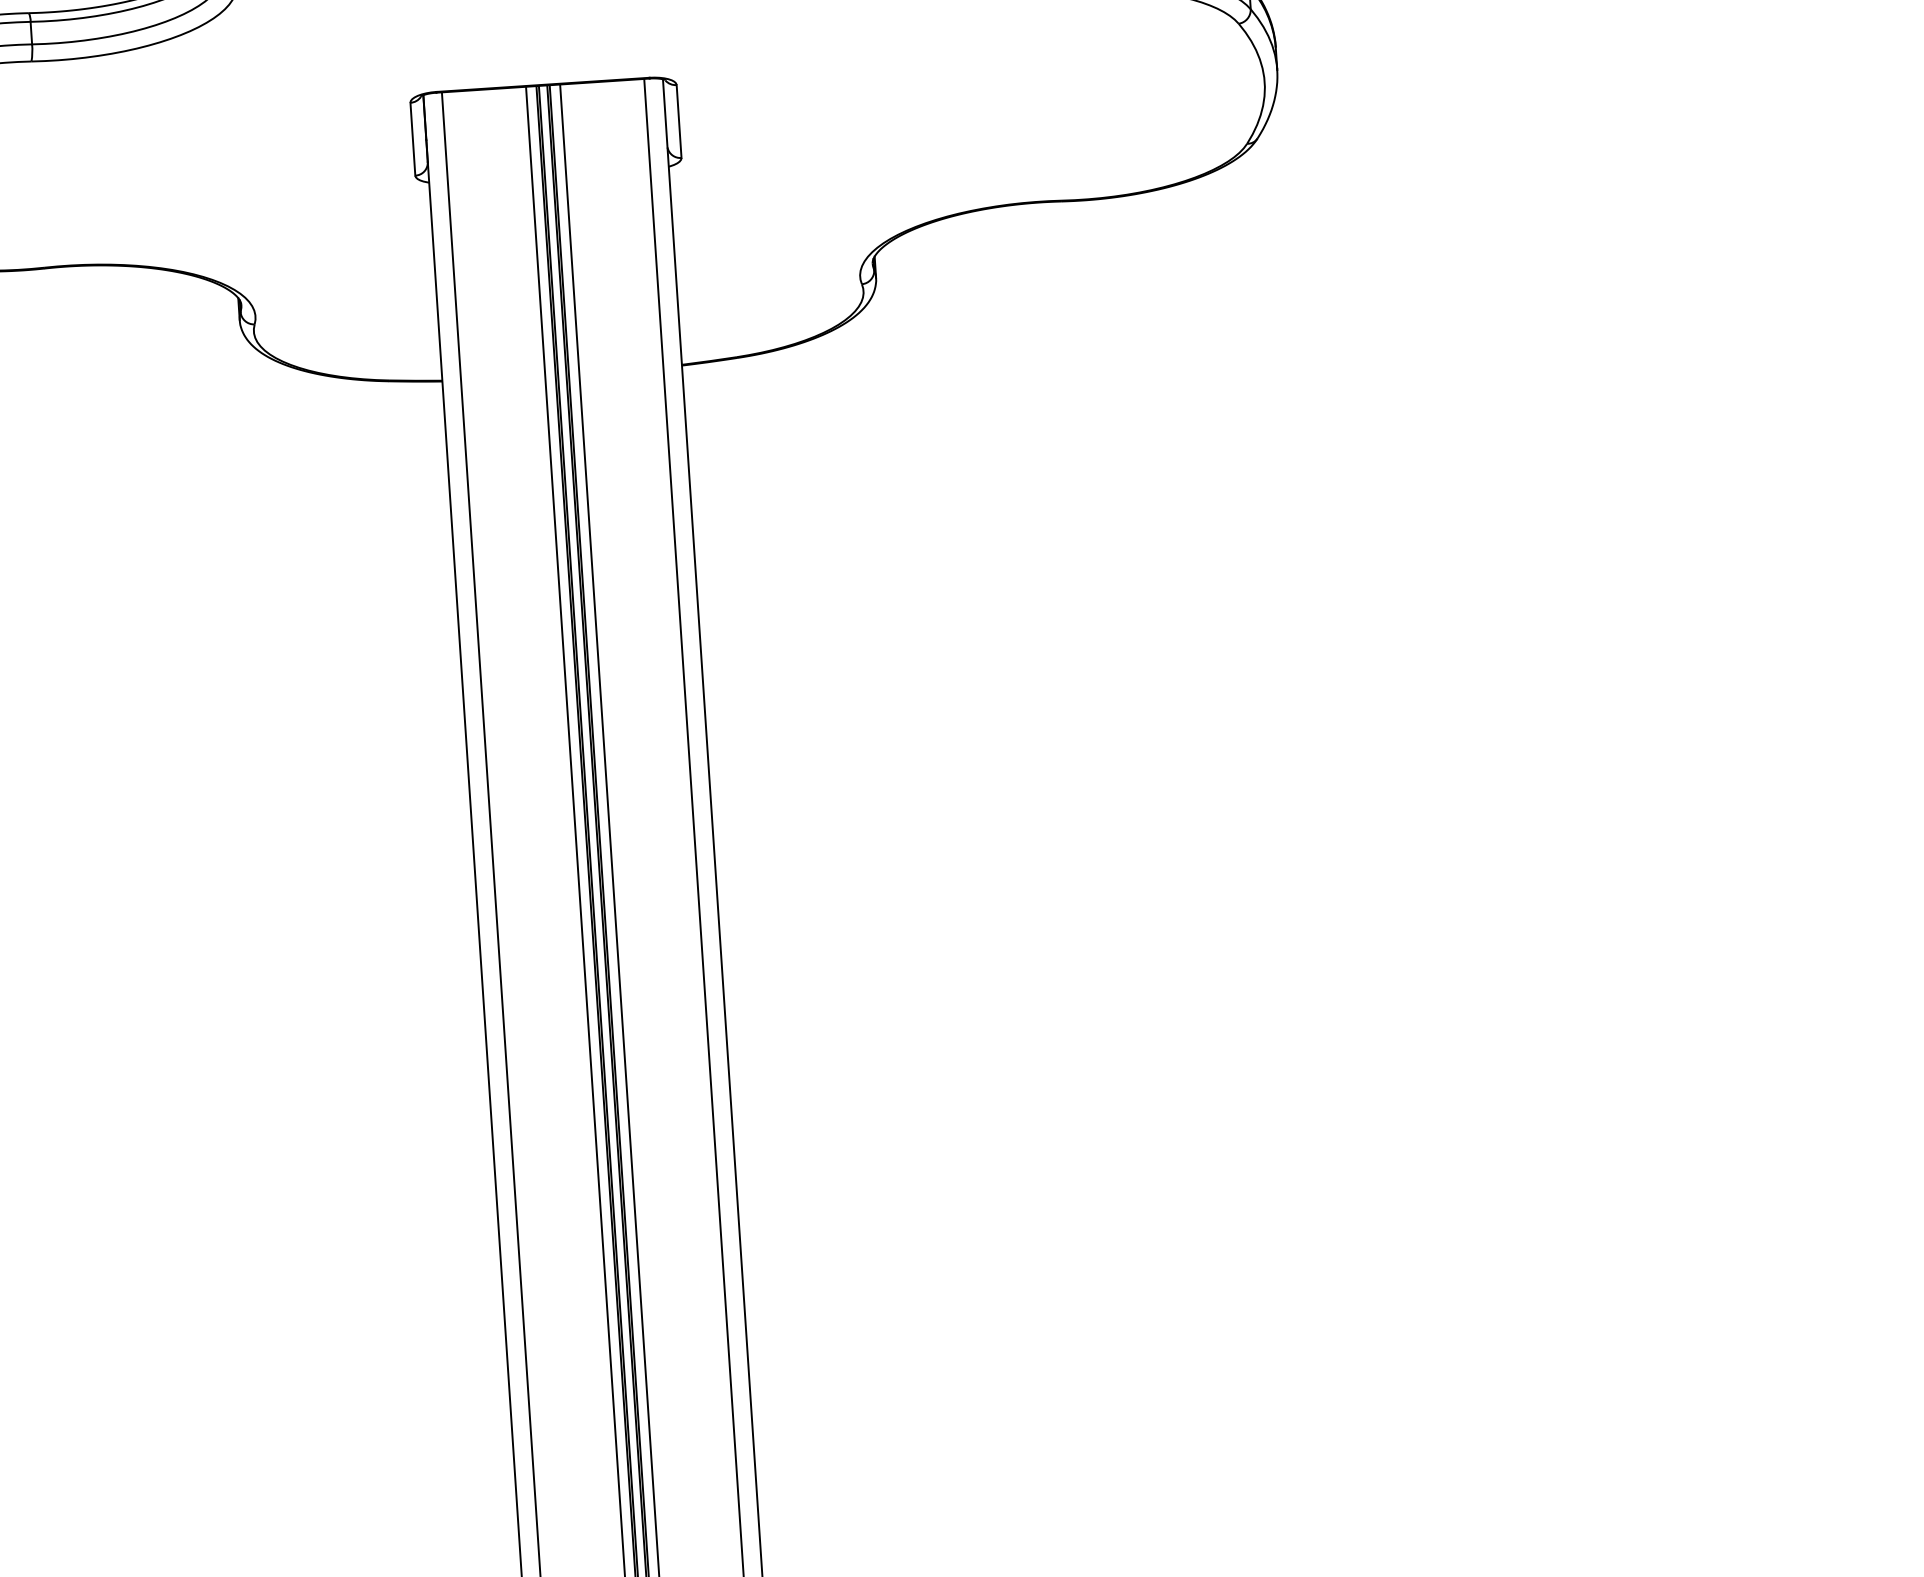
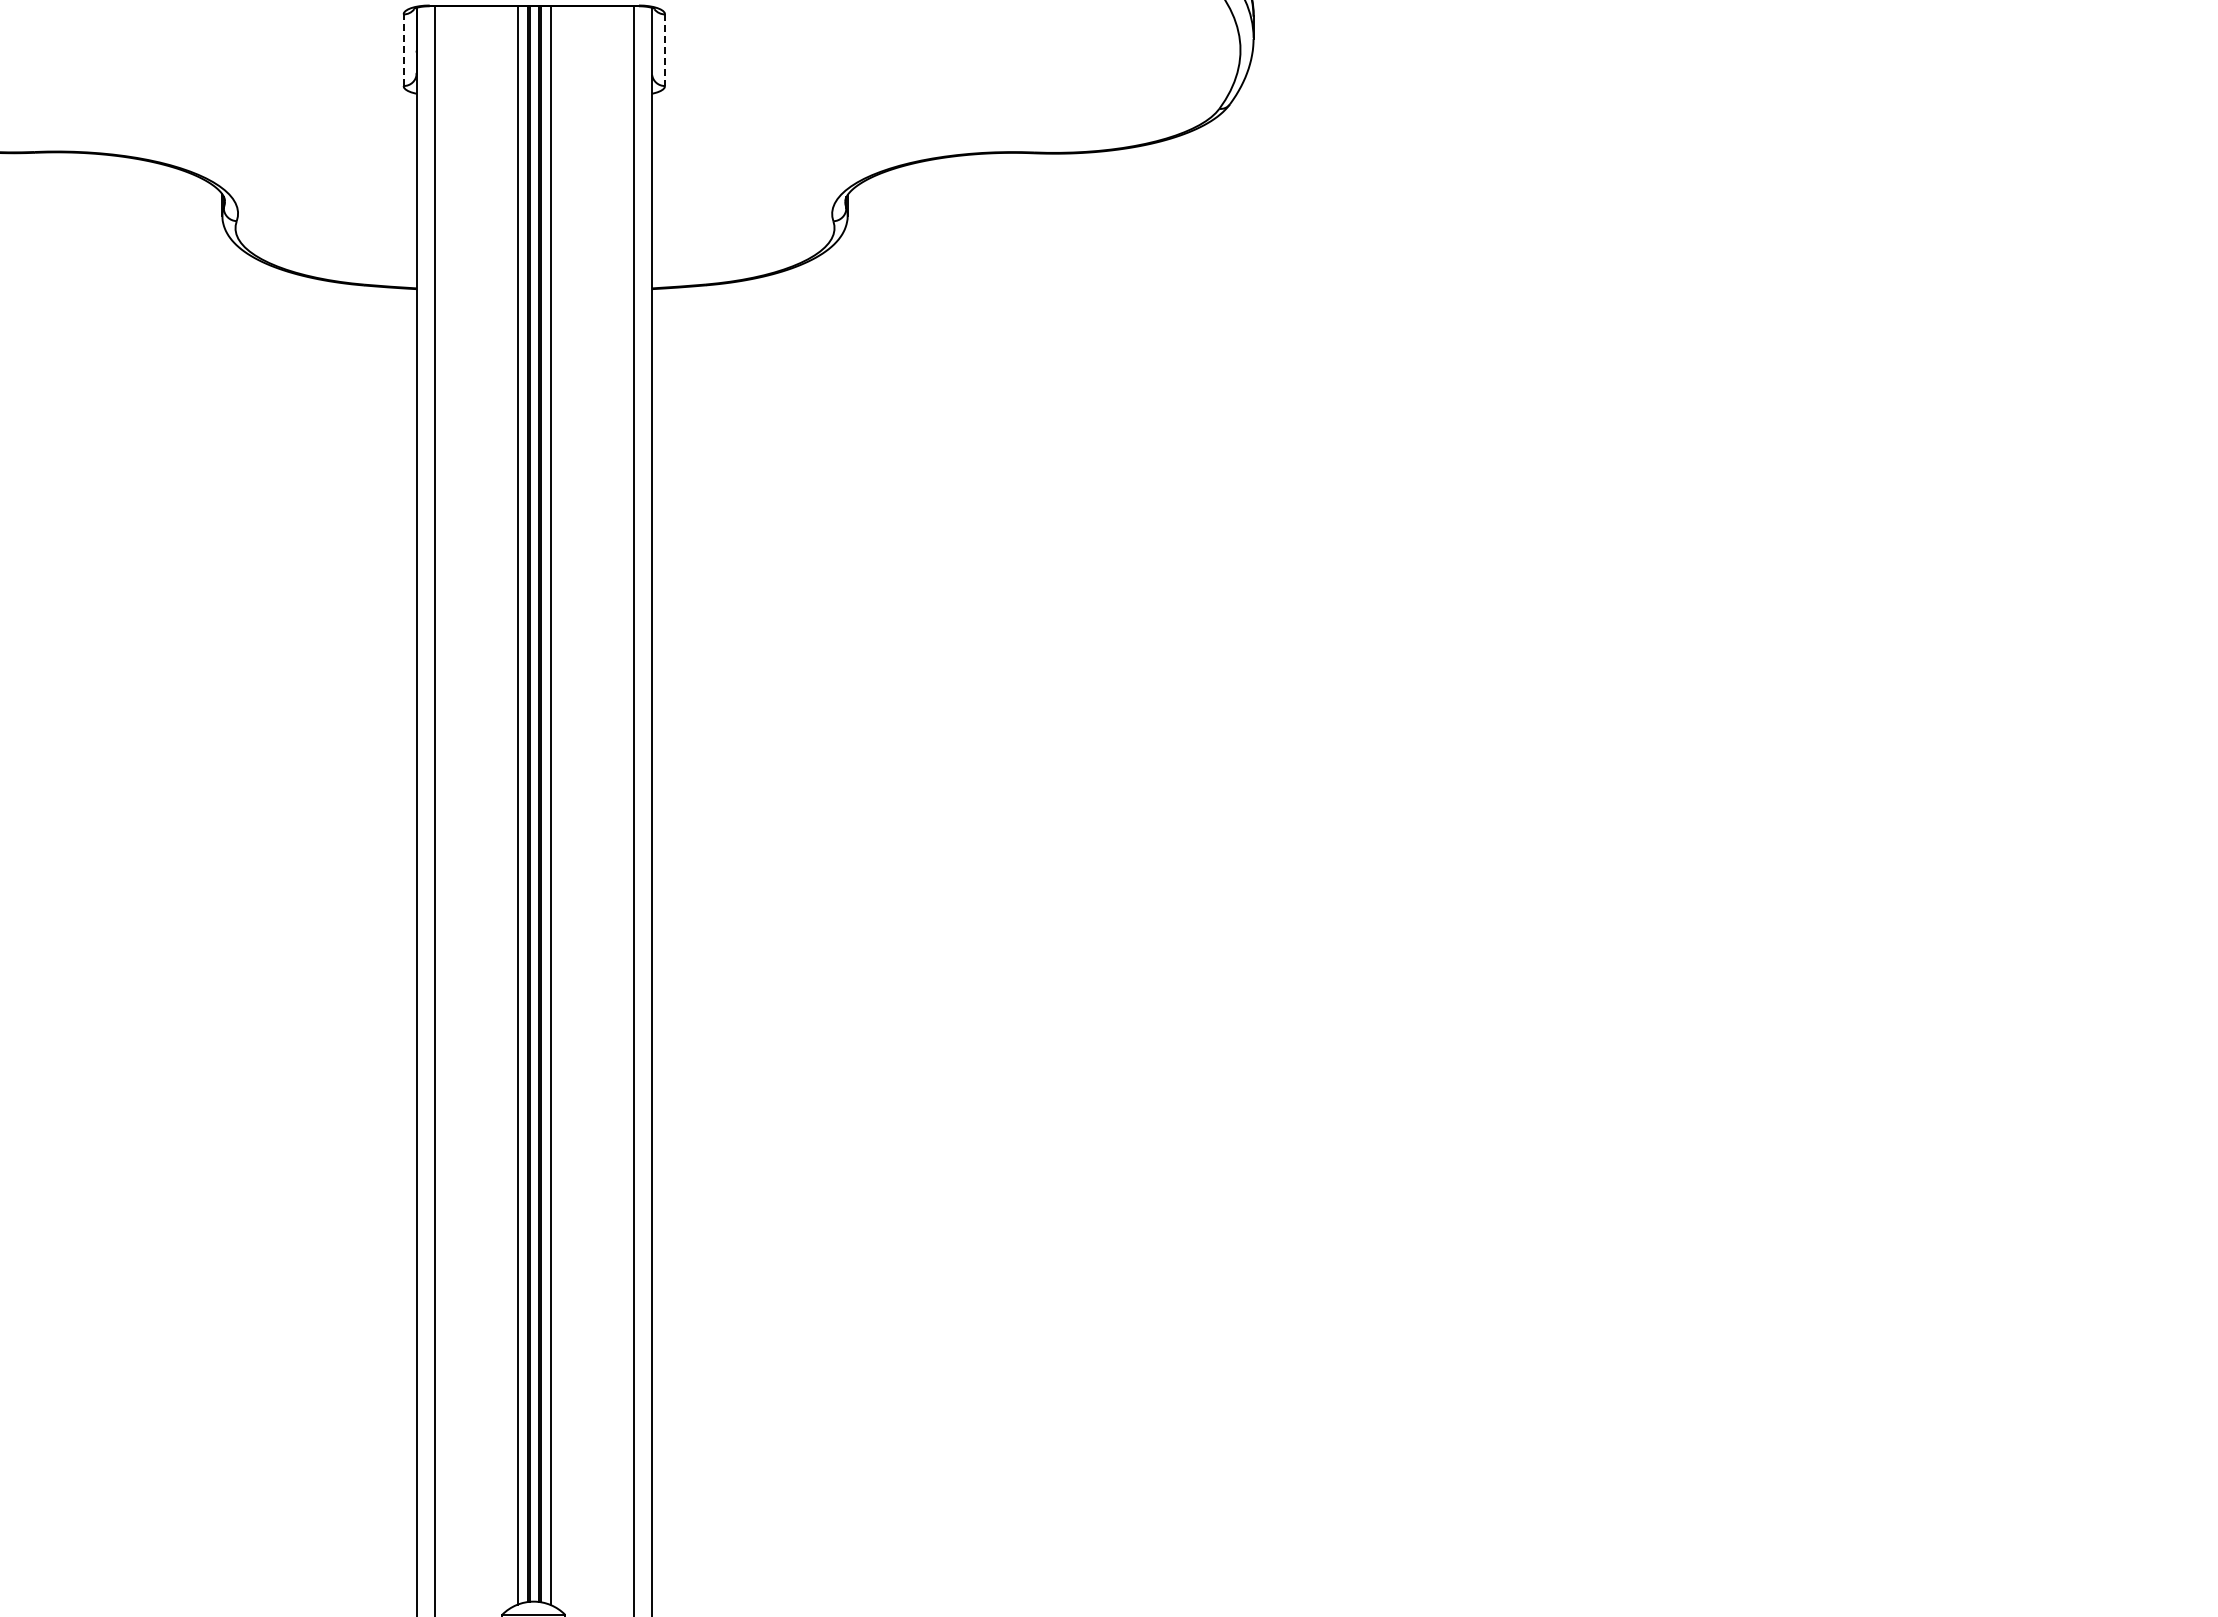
line: (679, 121) -> (665, 50), solid -> dashed
line: (412, 139) -> (403, 50), solid -> dashed

